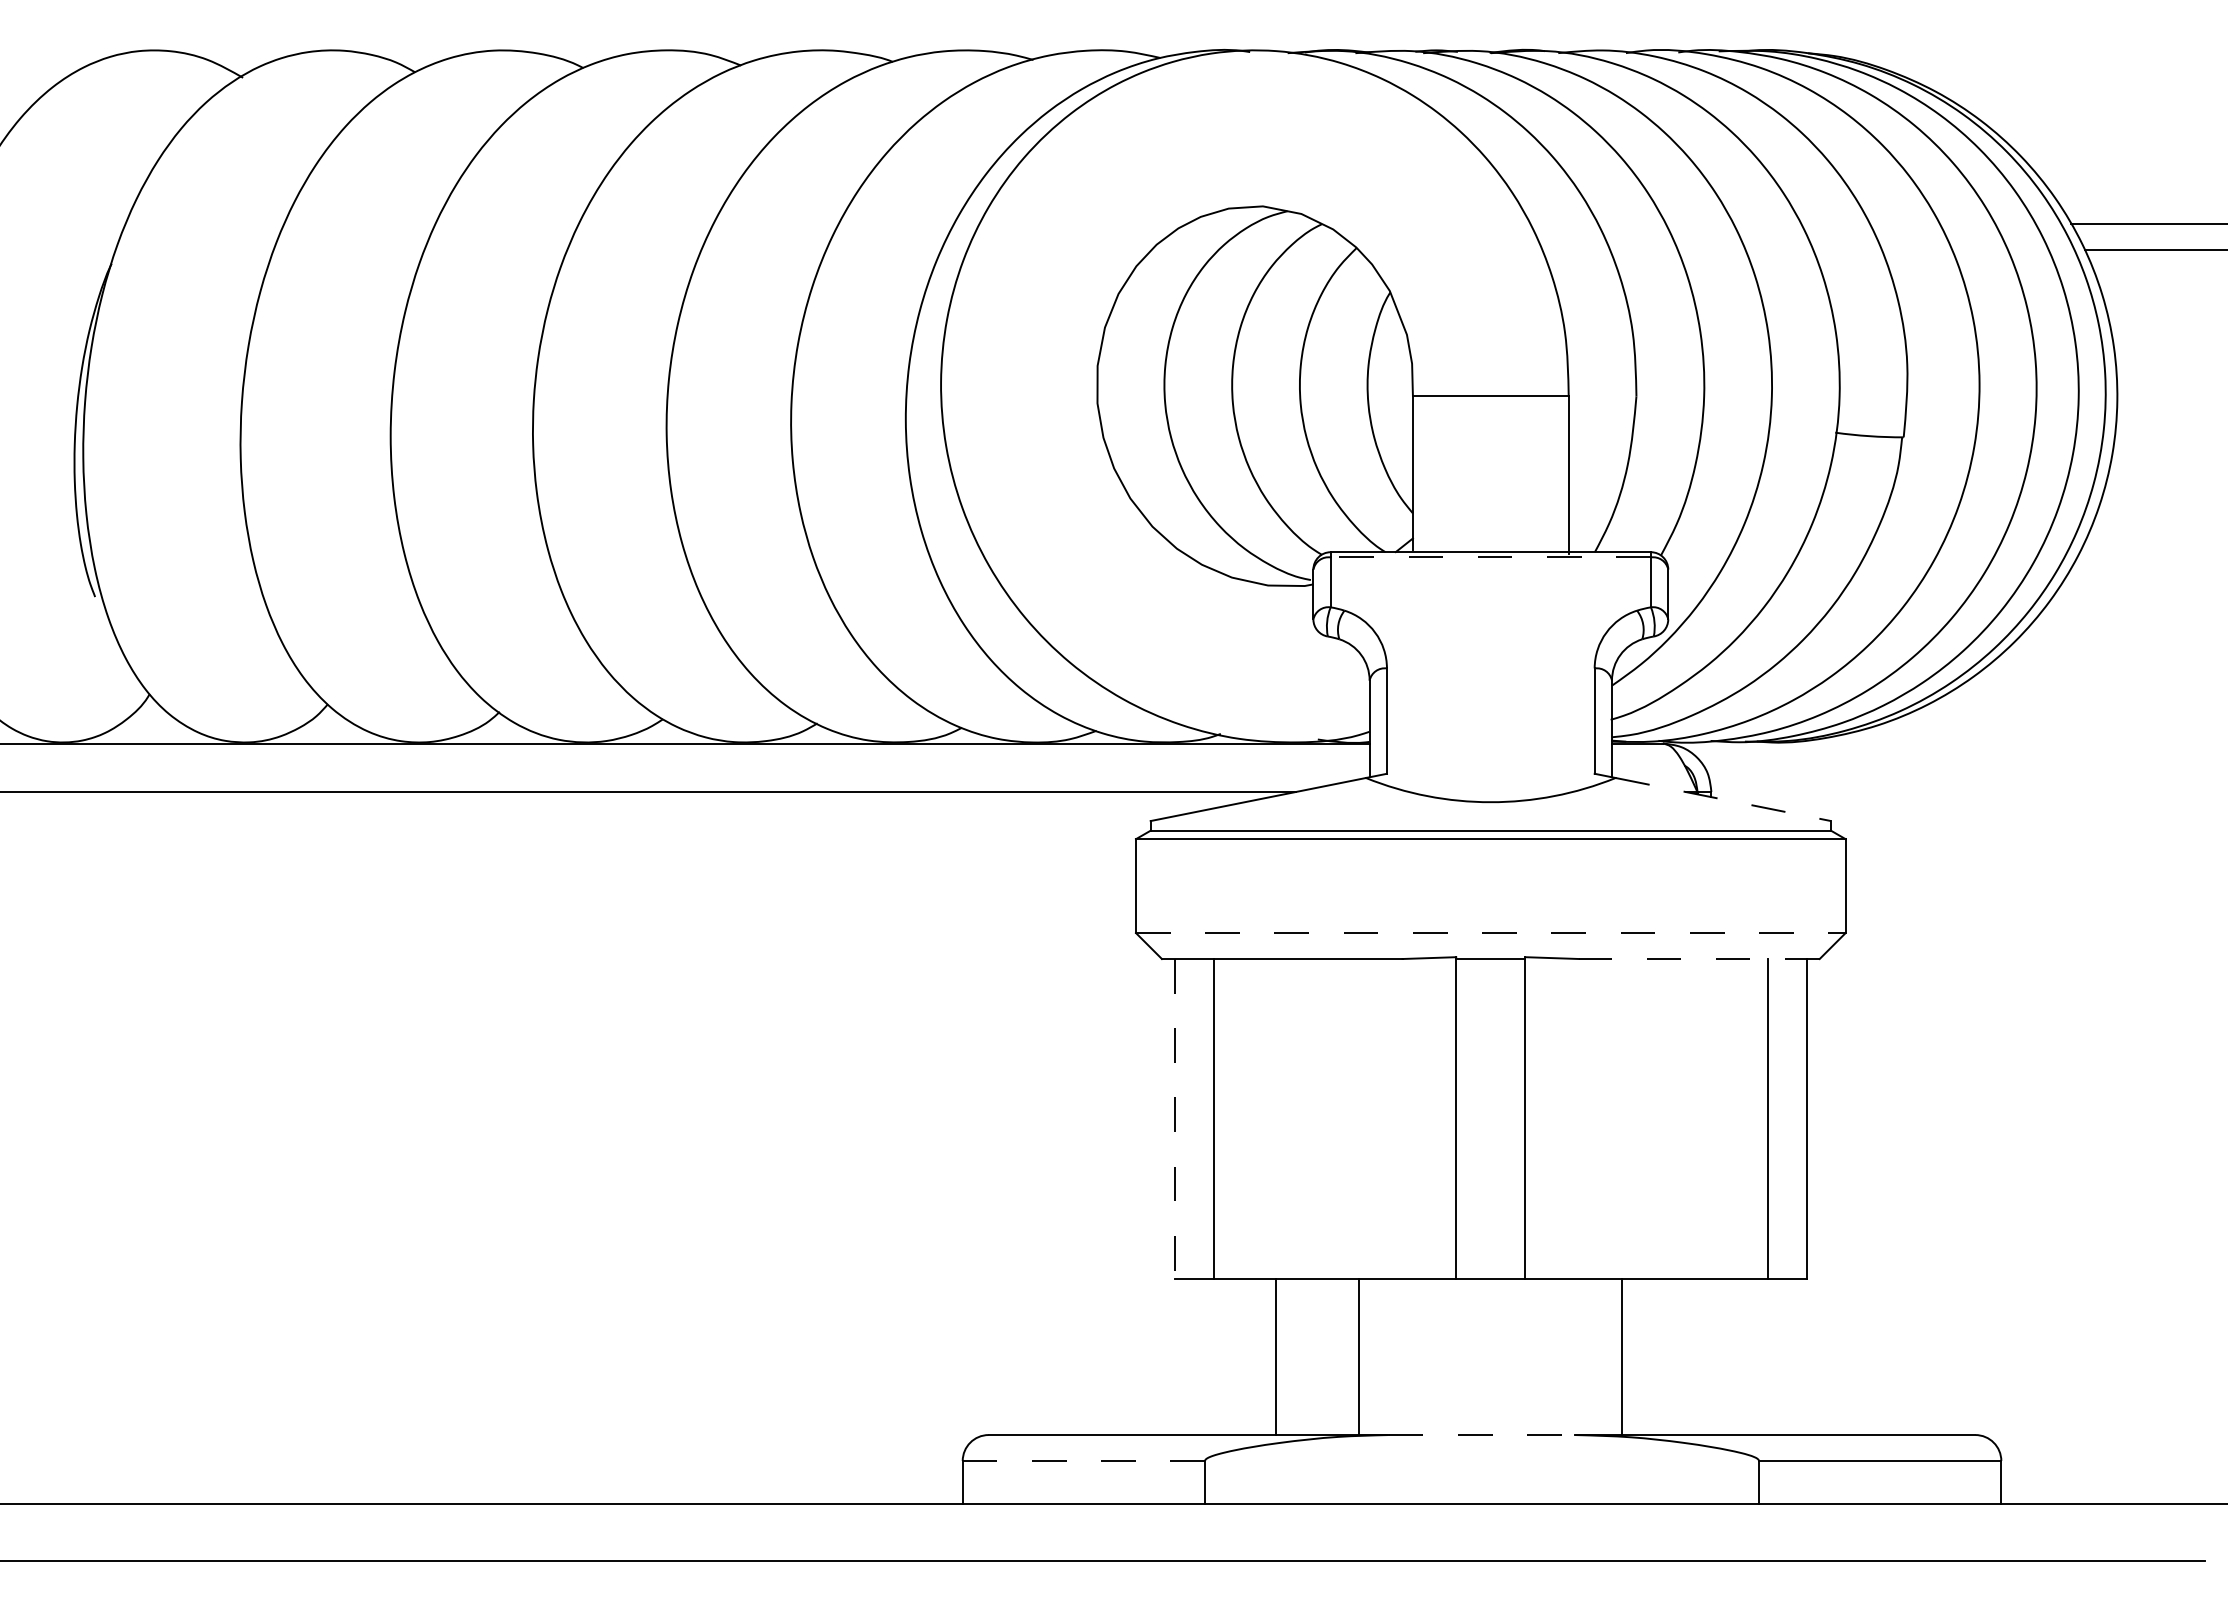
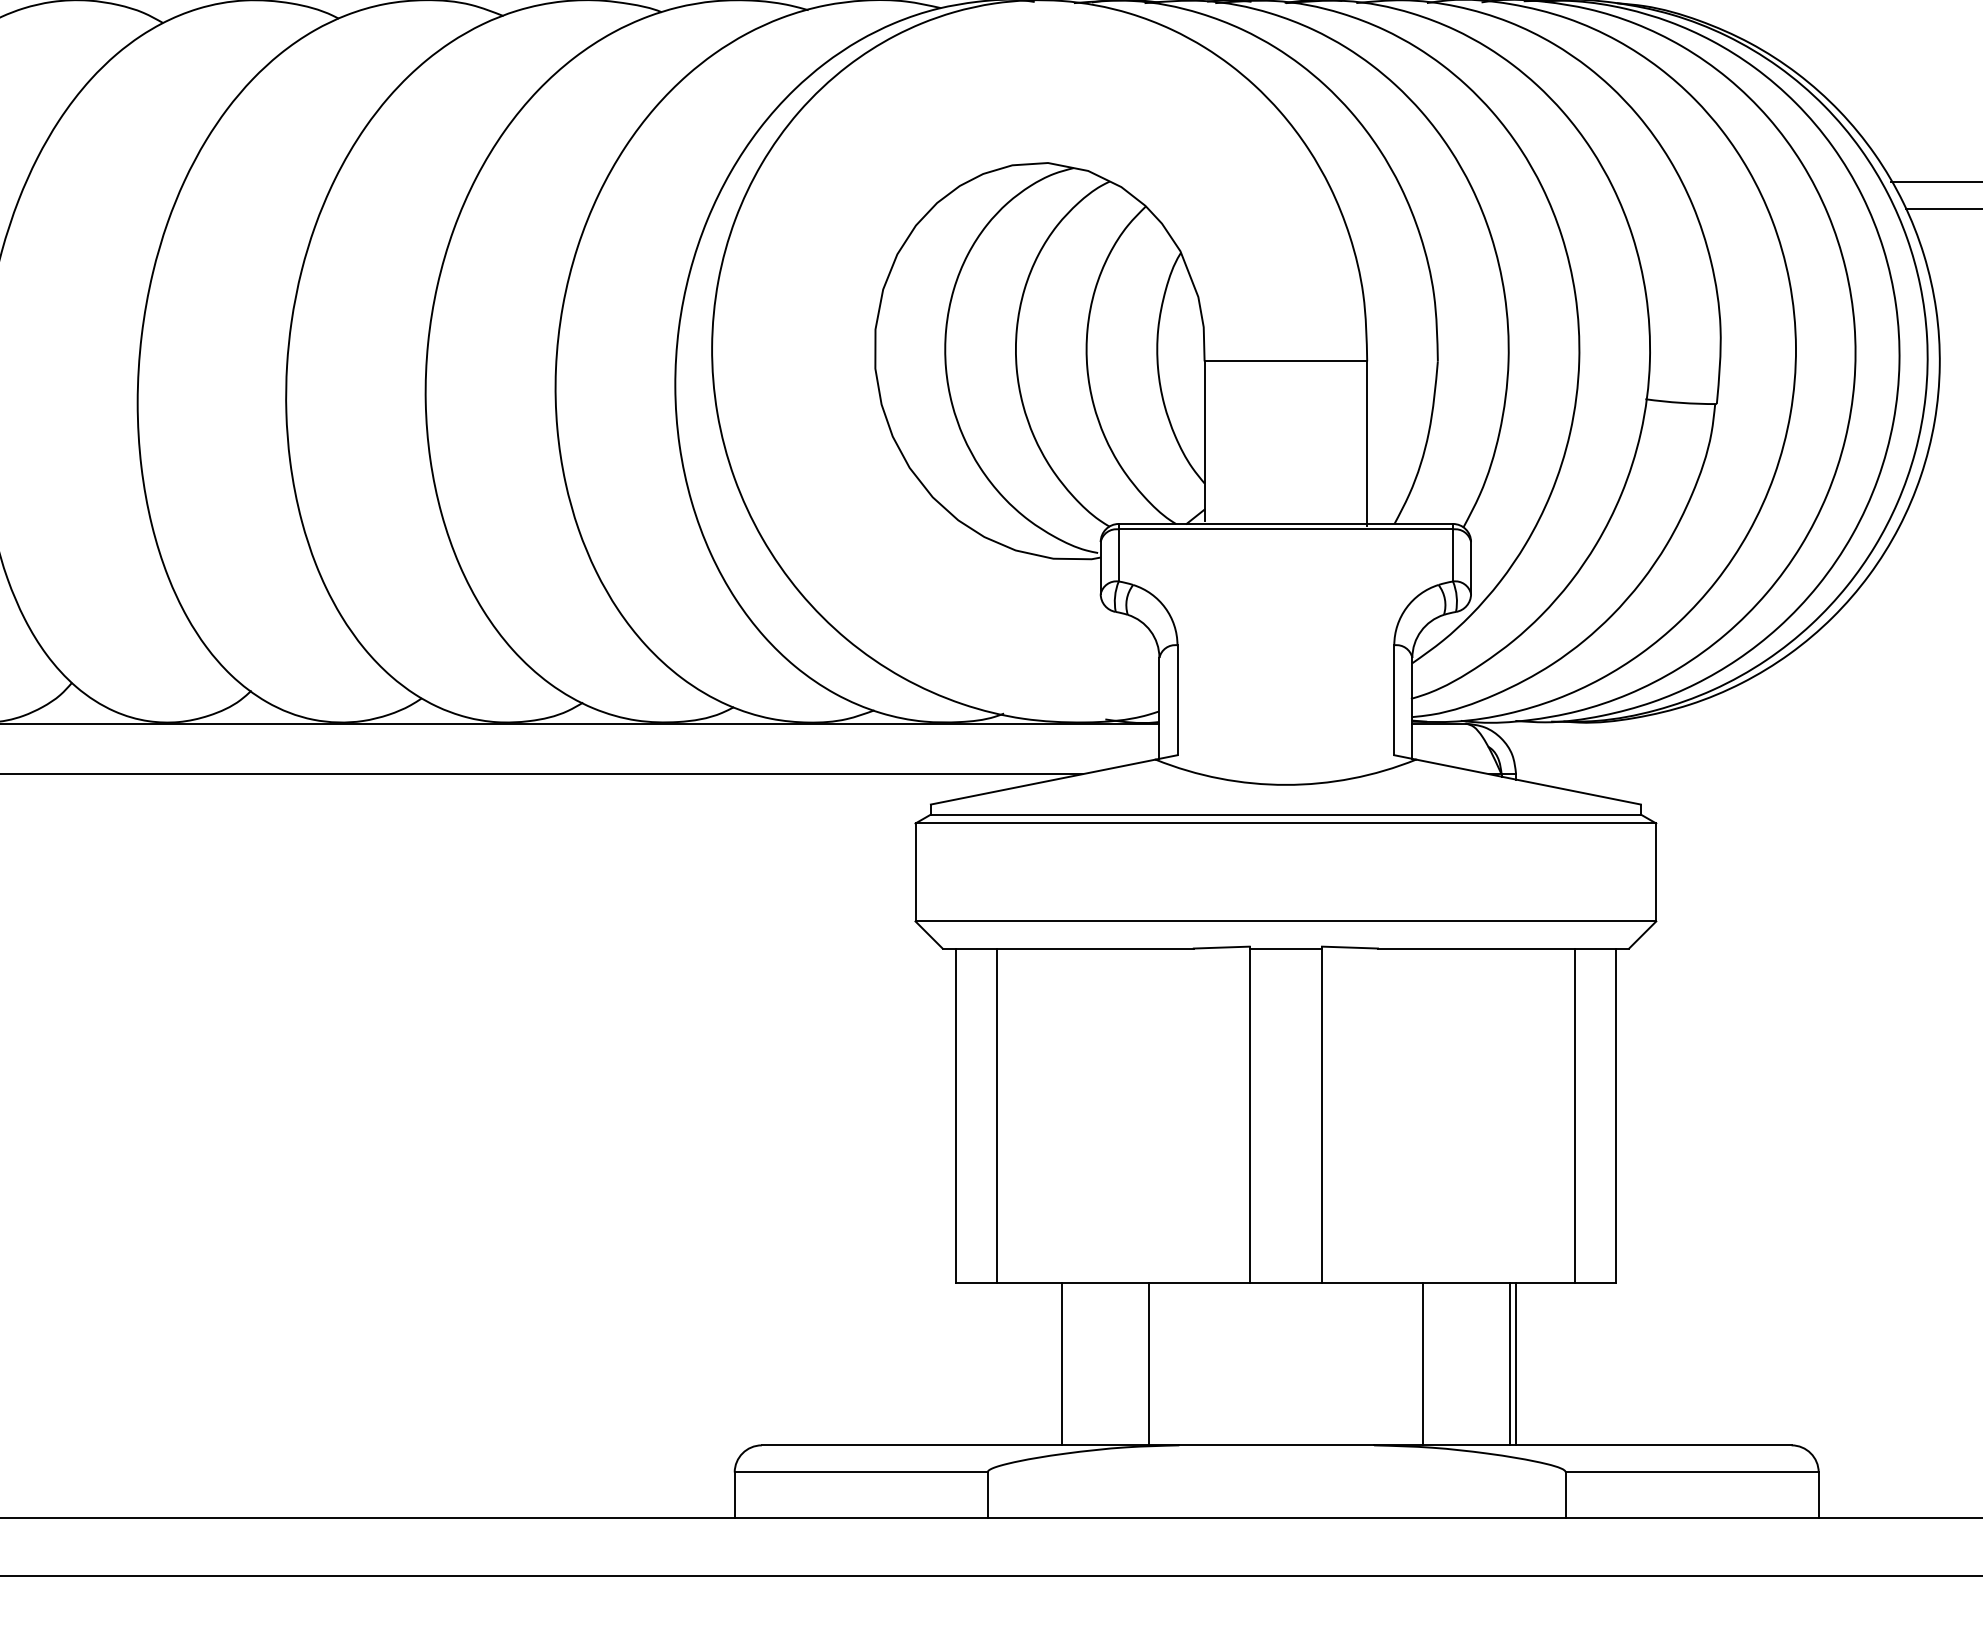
line: (1490, 557) -> (1285, 529), dashed -> solid
line: (1723, 799) -> (1528, 782), dashed -> solid
line: (1490, 933) -> (1285, 921), dashed -> solid
line: (1698, 959) -> (1502, 949), dashed -> solid
line: (1174, 1119) -> (955, 1116), dashed -> solid
line: (1705, 1357) -> (1509, 1364), added
line: (1711, 1357) -> (1516, 1364), added
line: (1482, 1435) -> (1277, 1445), dashed -> solid
line: (1083, 1461) -> (860, 1472), dashed -> solid

